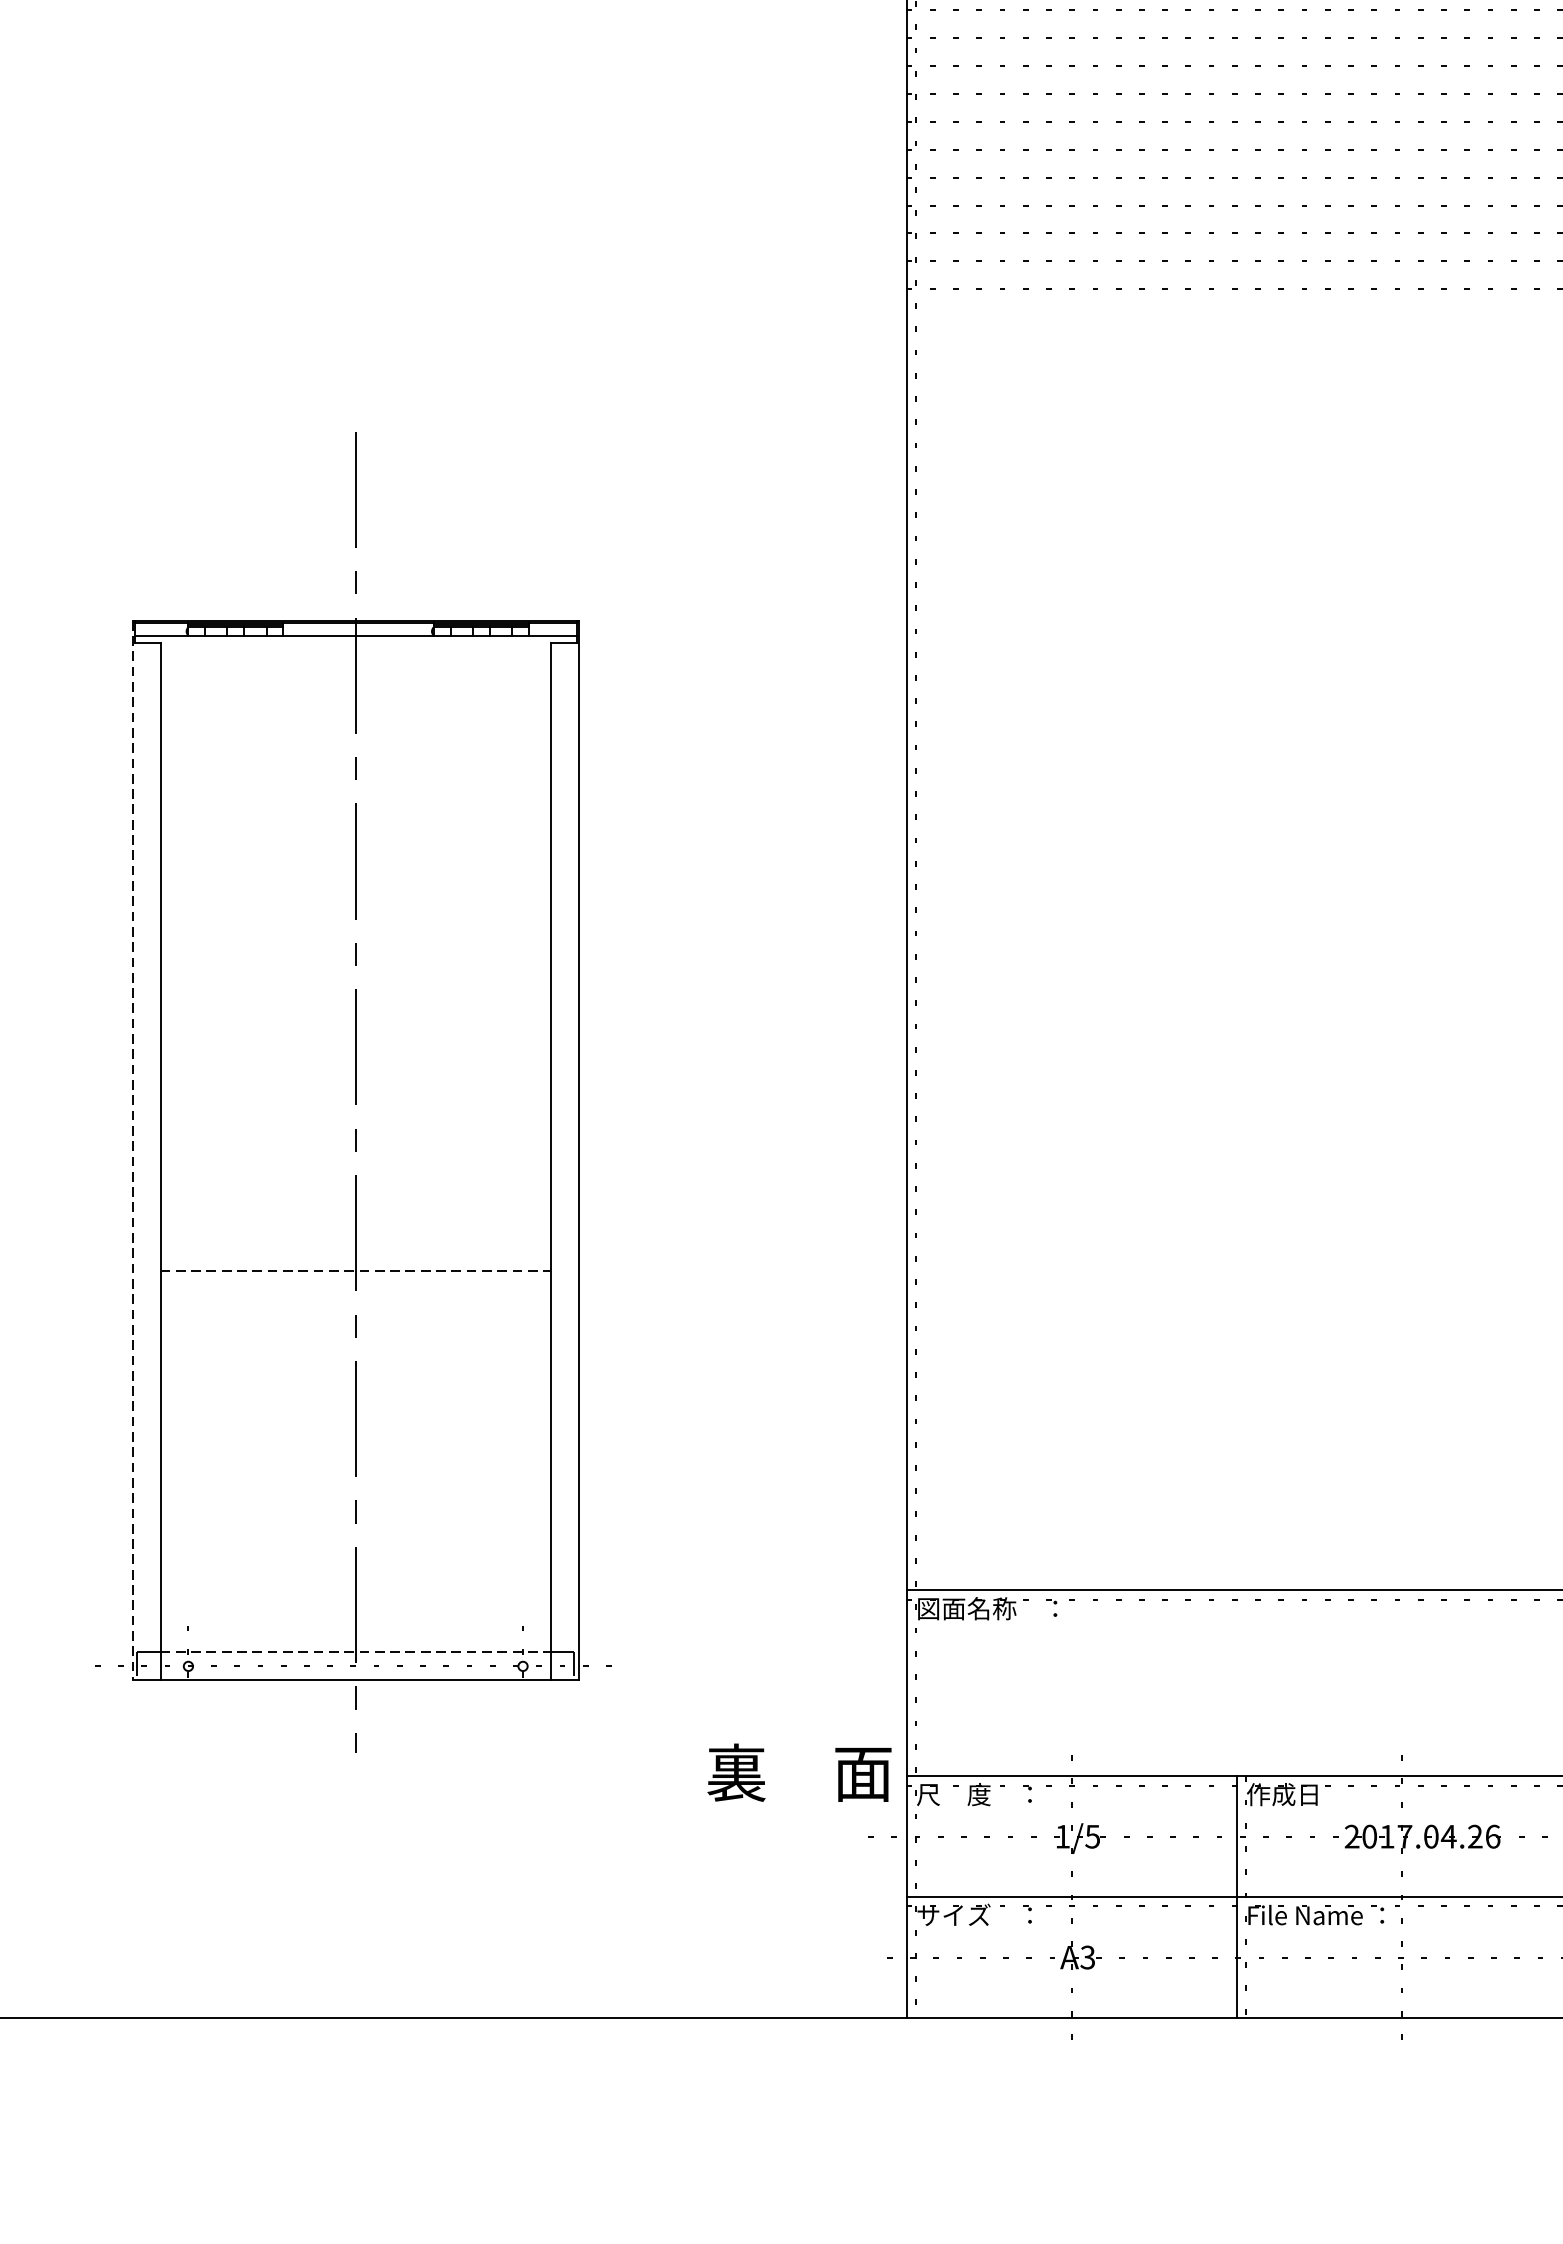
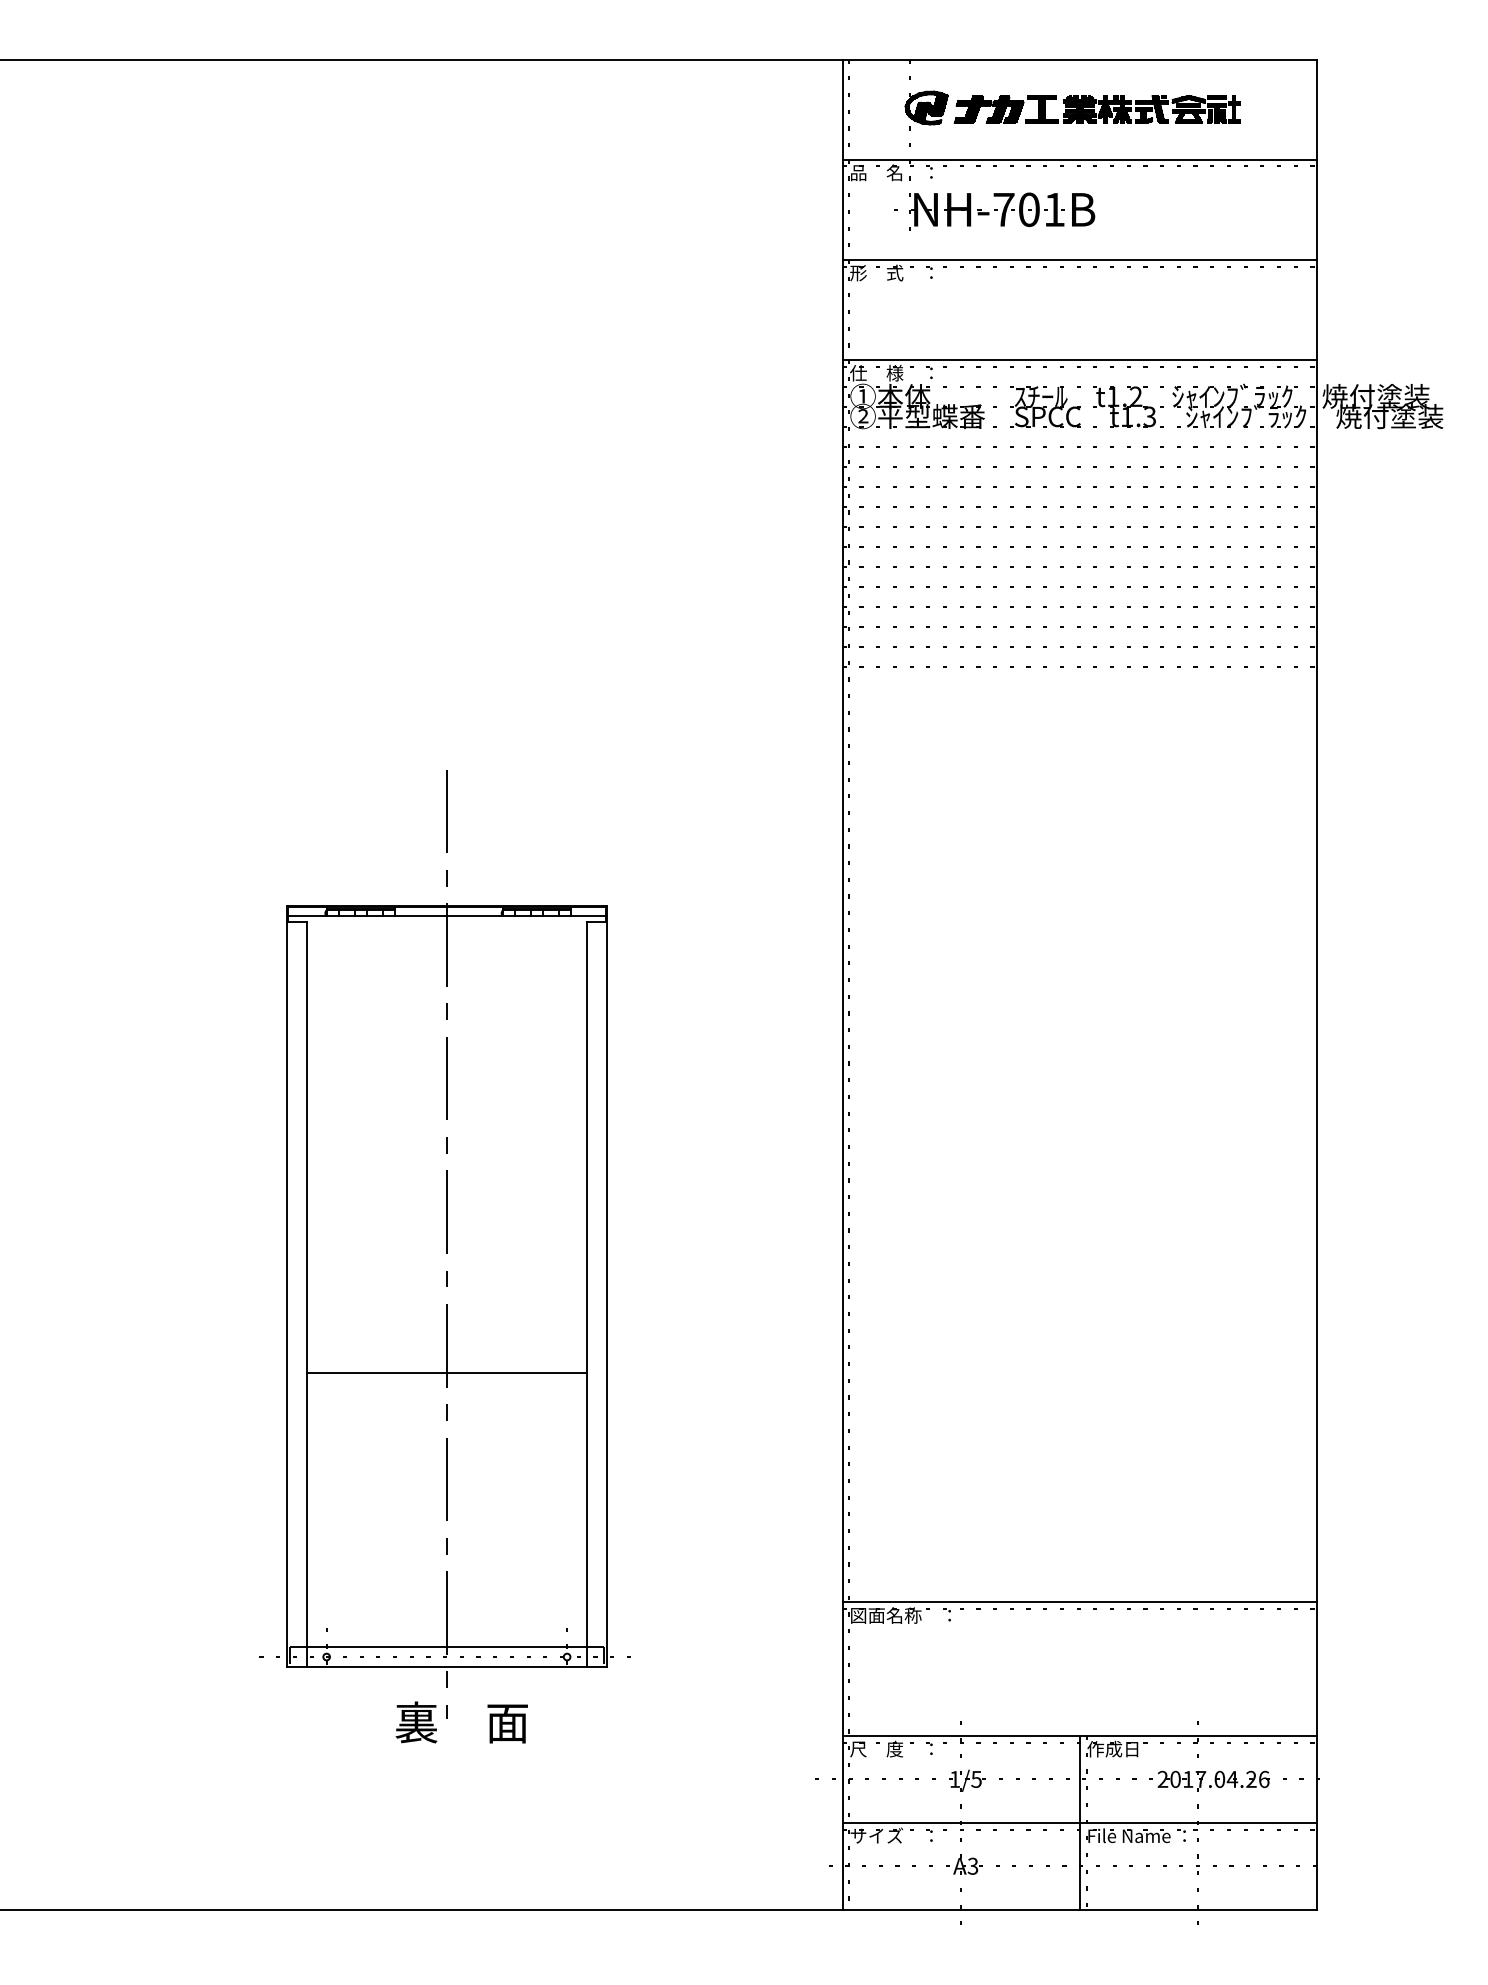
line: (132, 1150) -> (286, 1286), dashed -> solid
line: (356, 1271) -> (447, 1373), dashed -> solid
line: (356, 1653) -> (447, 1647), dashed -> solid
text: (799, 1772) -> (461, 1722), moved

